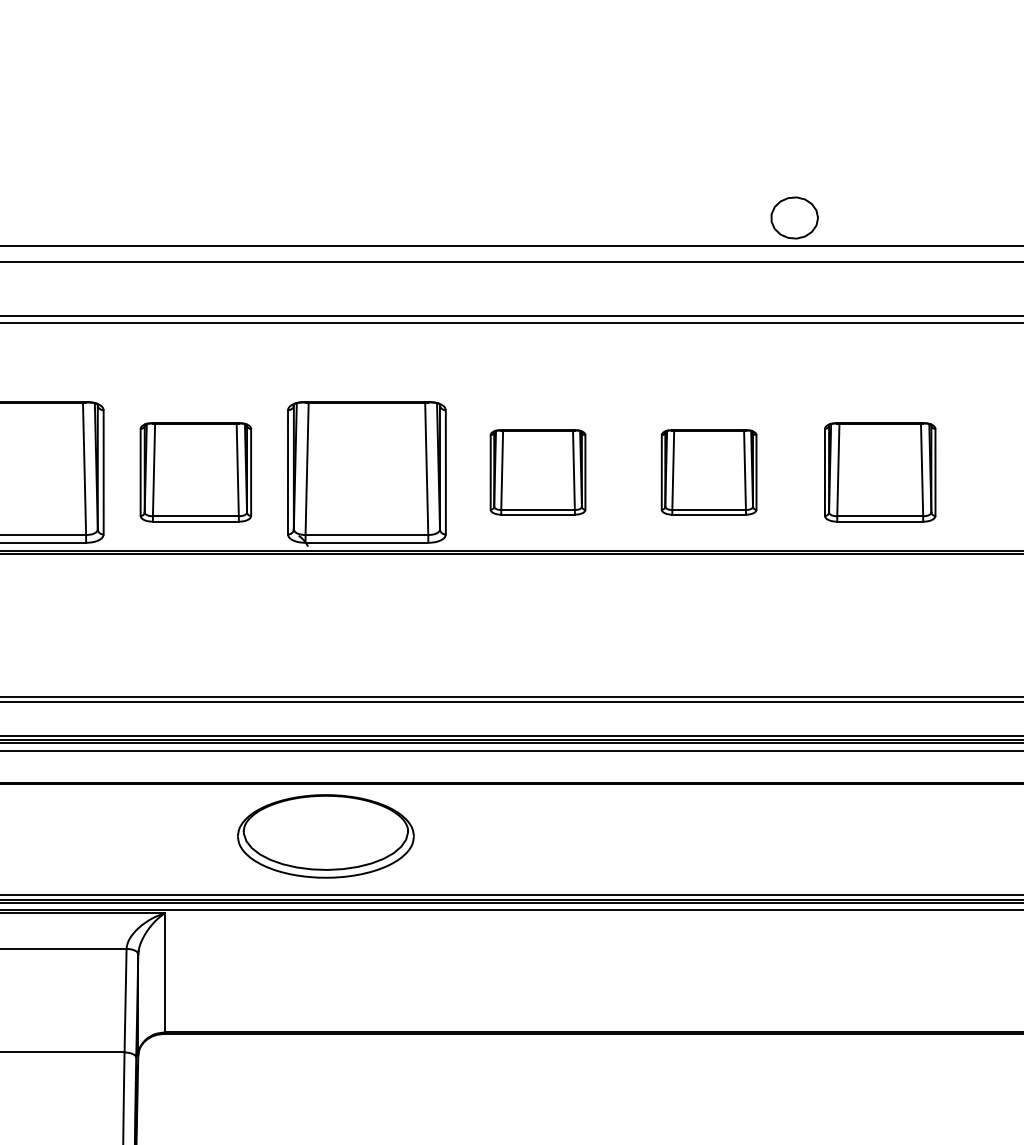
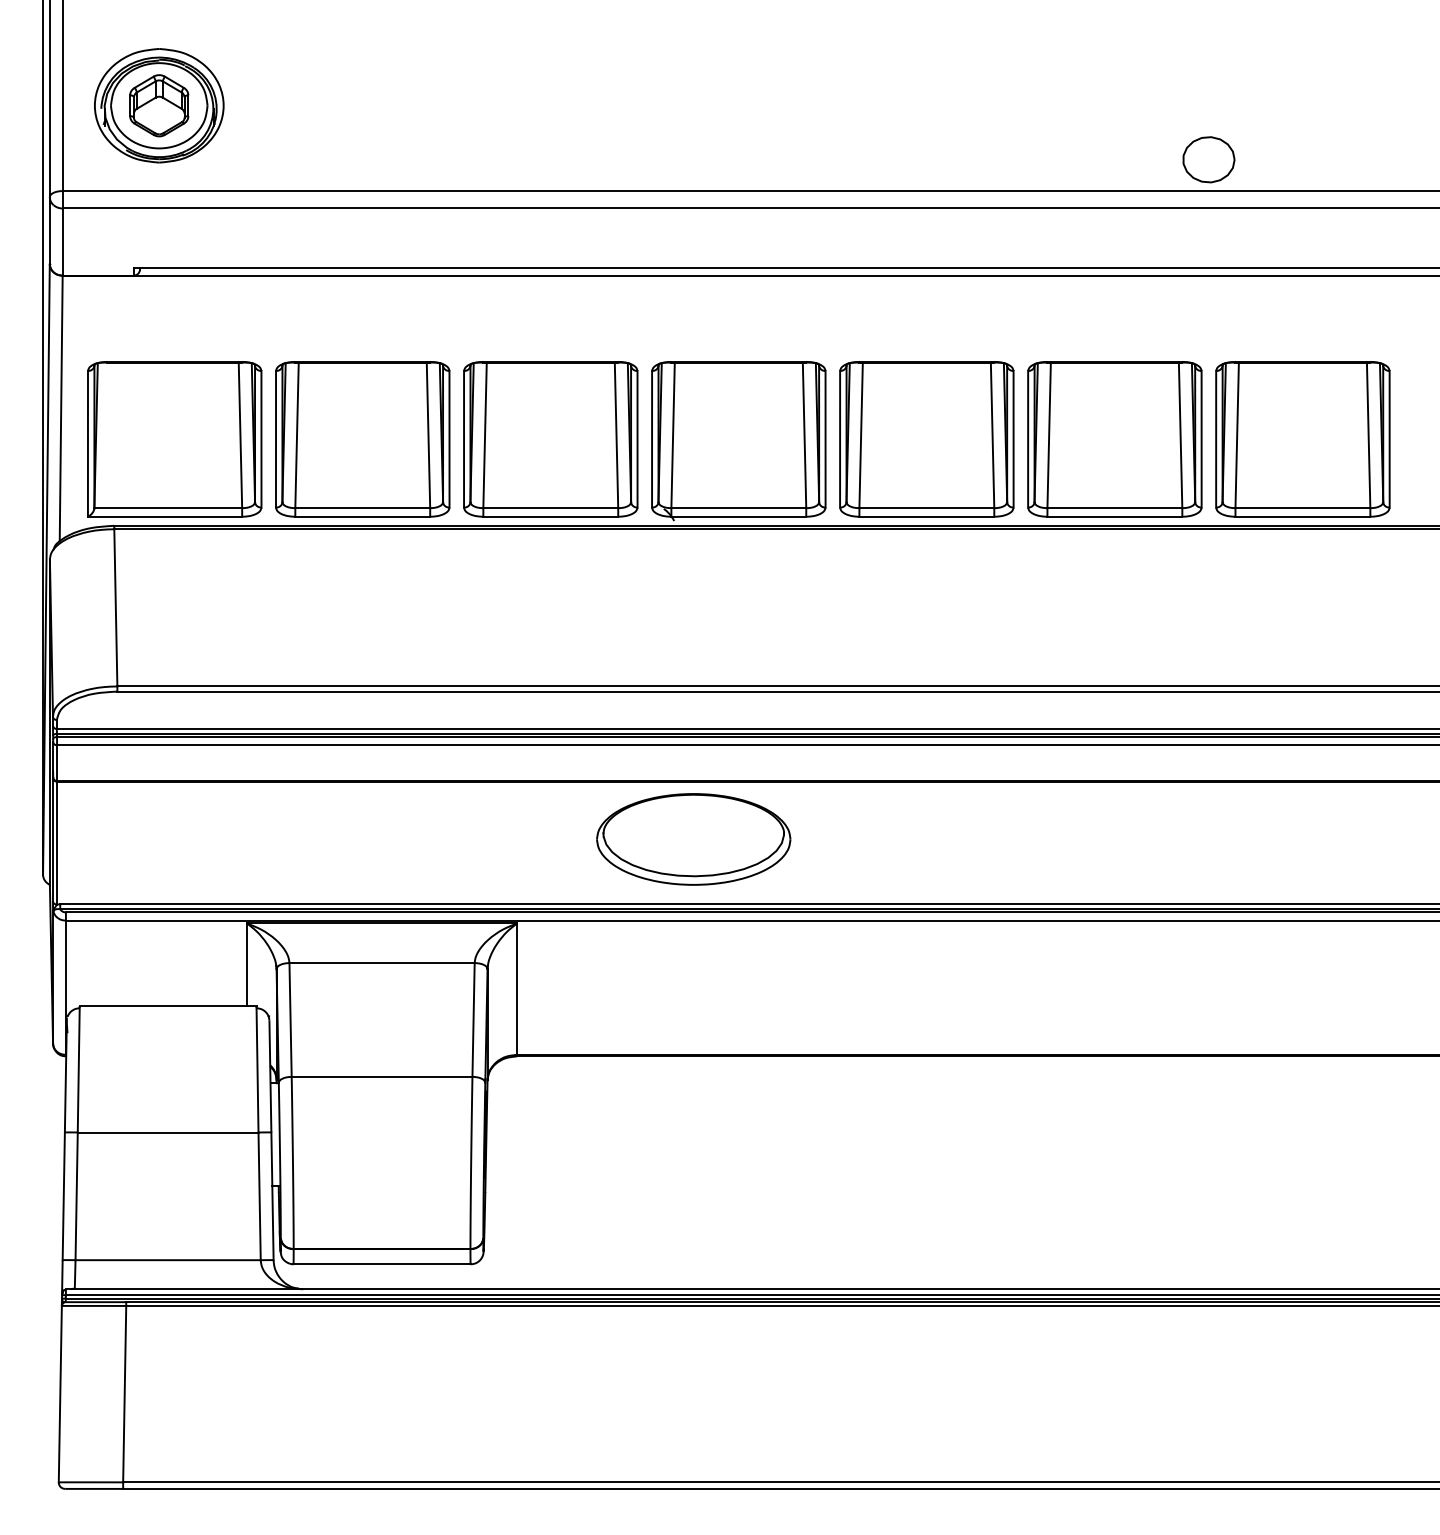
part: (195, 472) -> (550, 439), size x1.43
part: (537, 472) -> (926, 439), size x1.67
part: (708, 472) -> (1114, 439), size x1.67
part: (879, 472) -> (1302, 439), size x1.43

